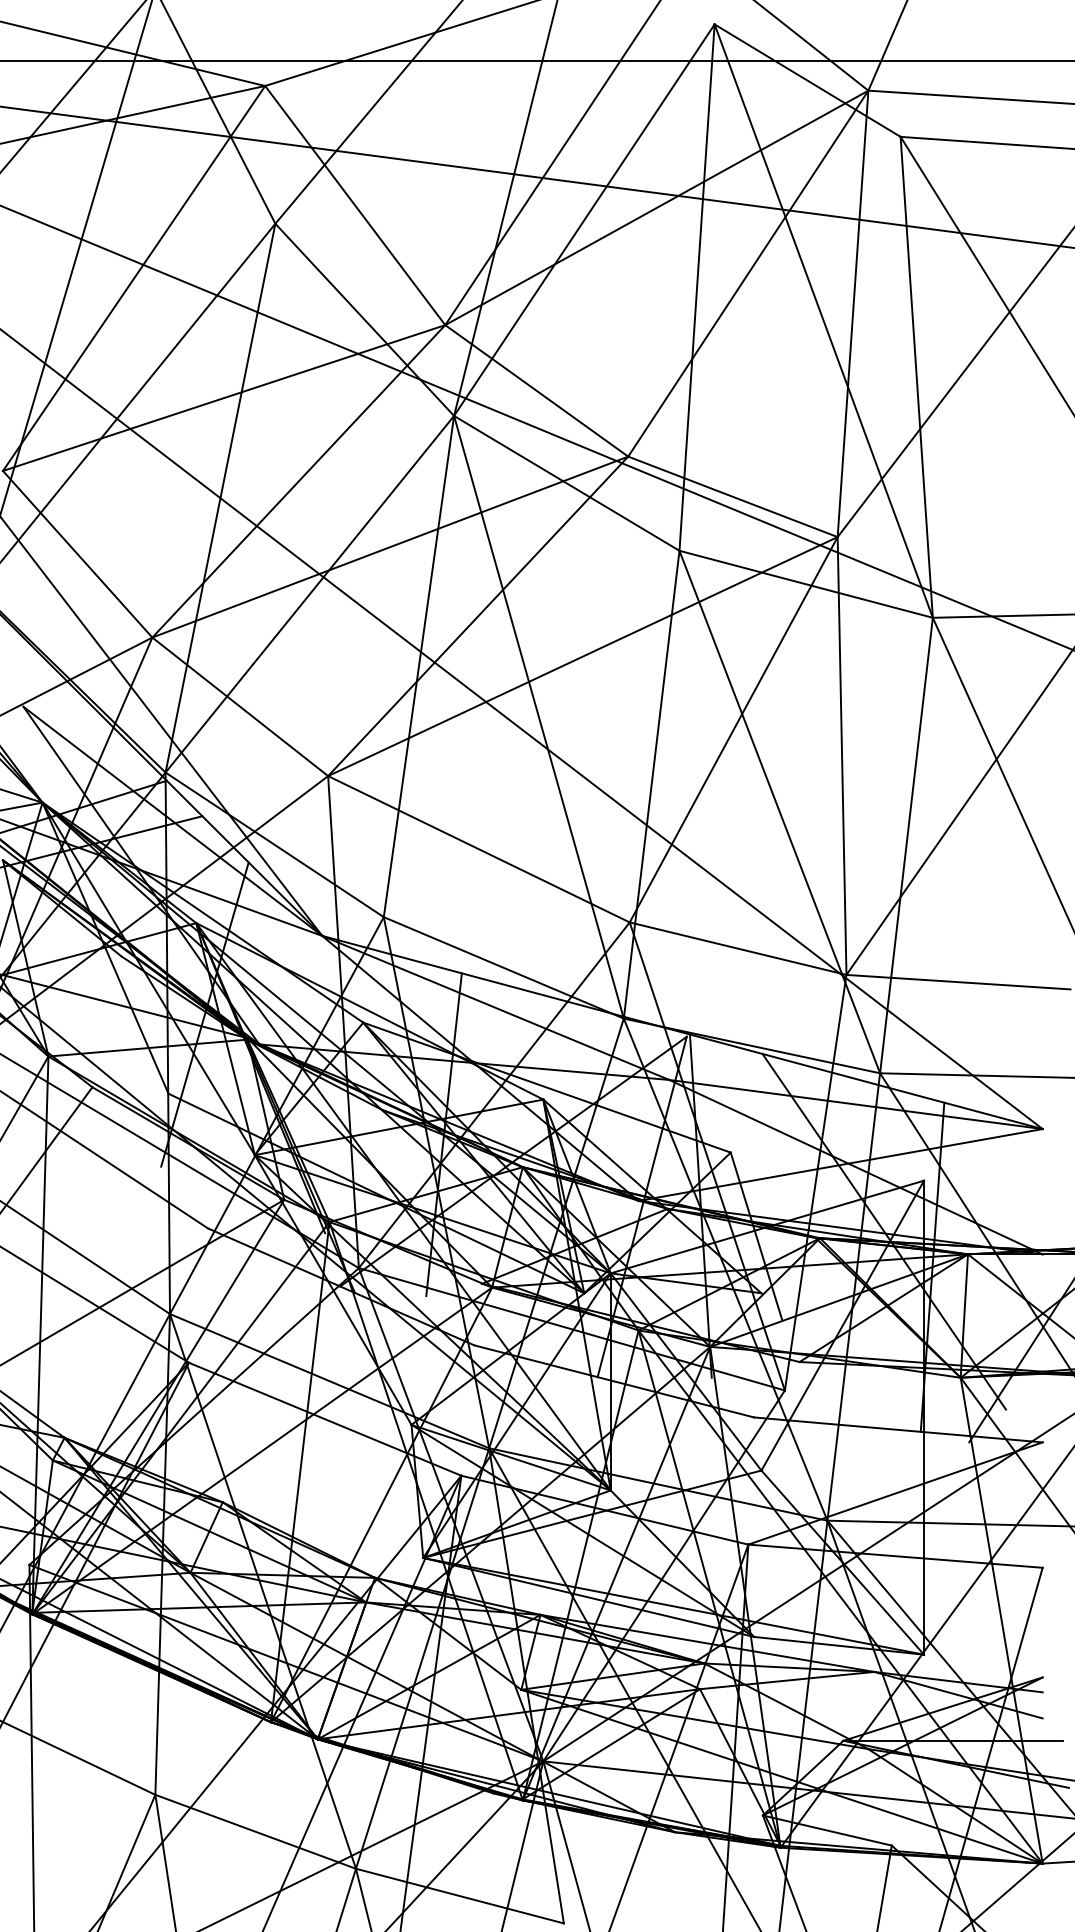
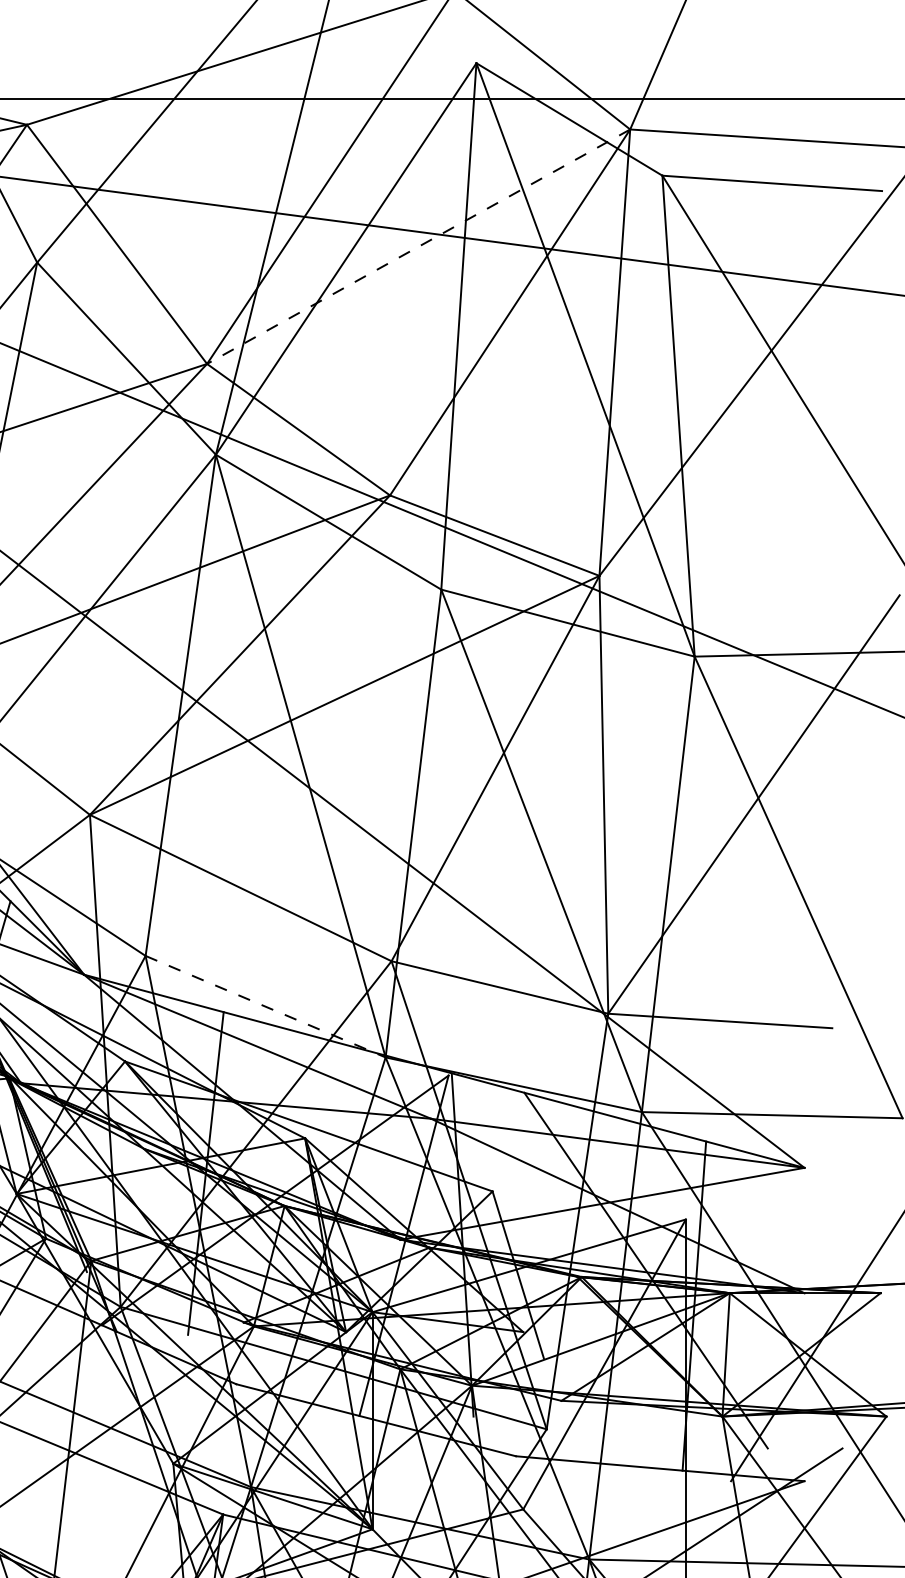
line: (656, 207) -> (418, 246), solid -> dashed
line: (504, 968) -> (266, 1007), solid -> dashed

